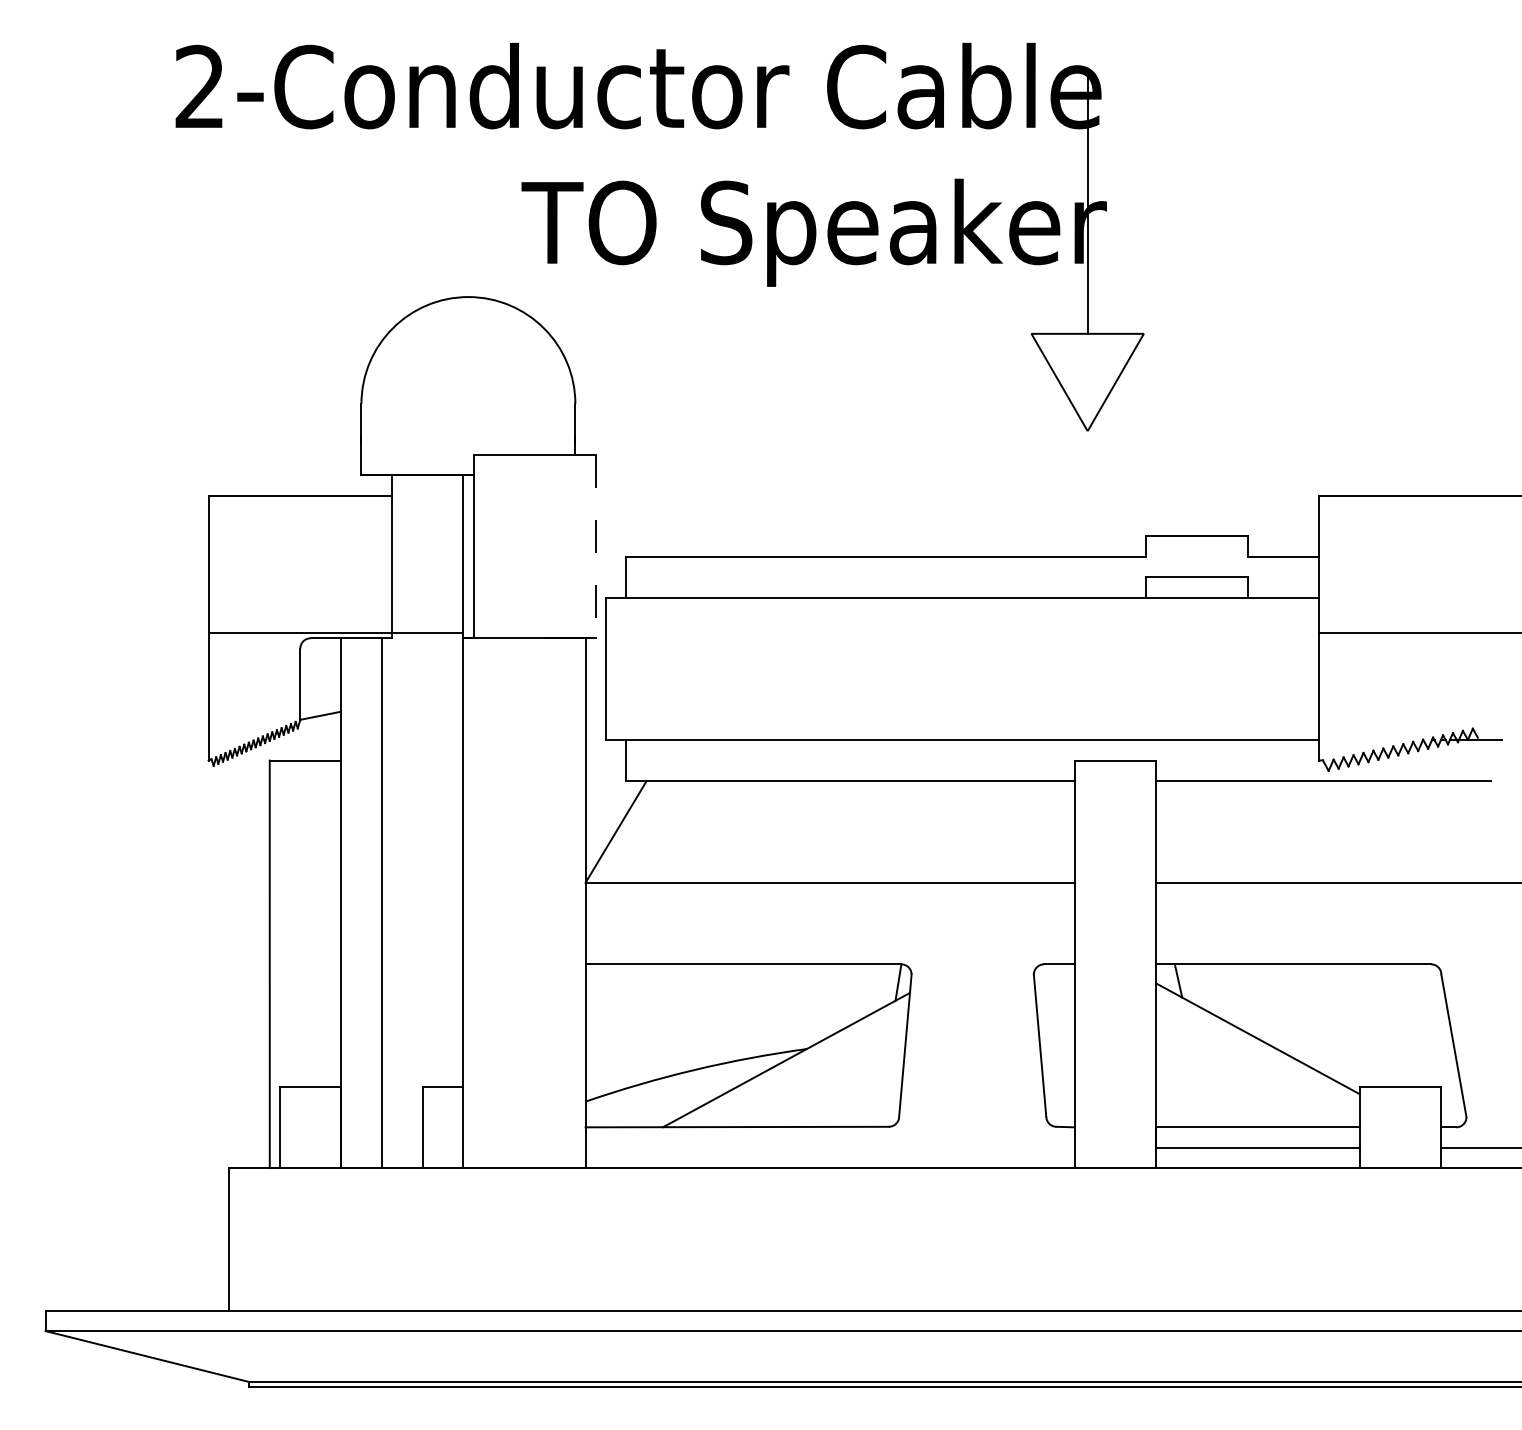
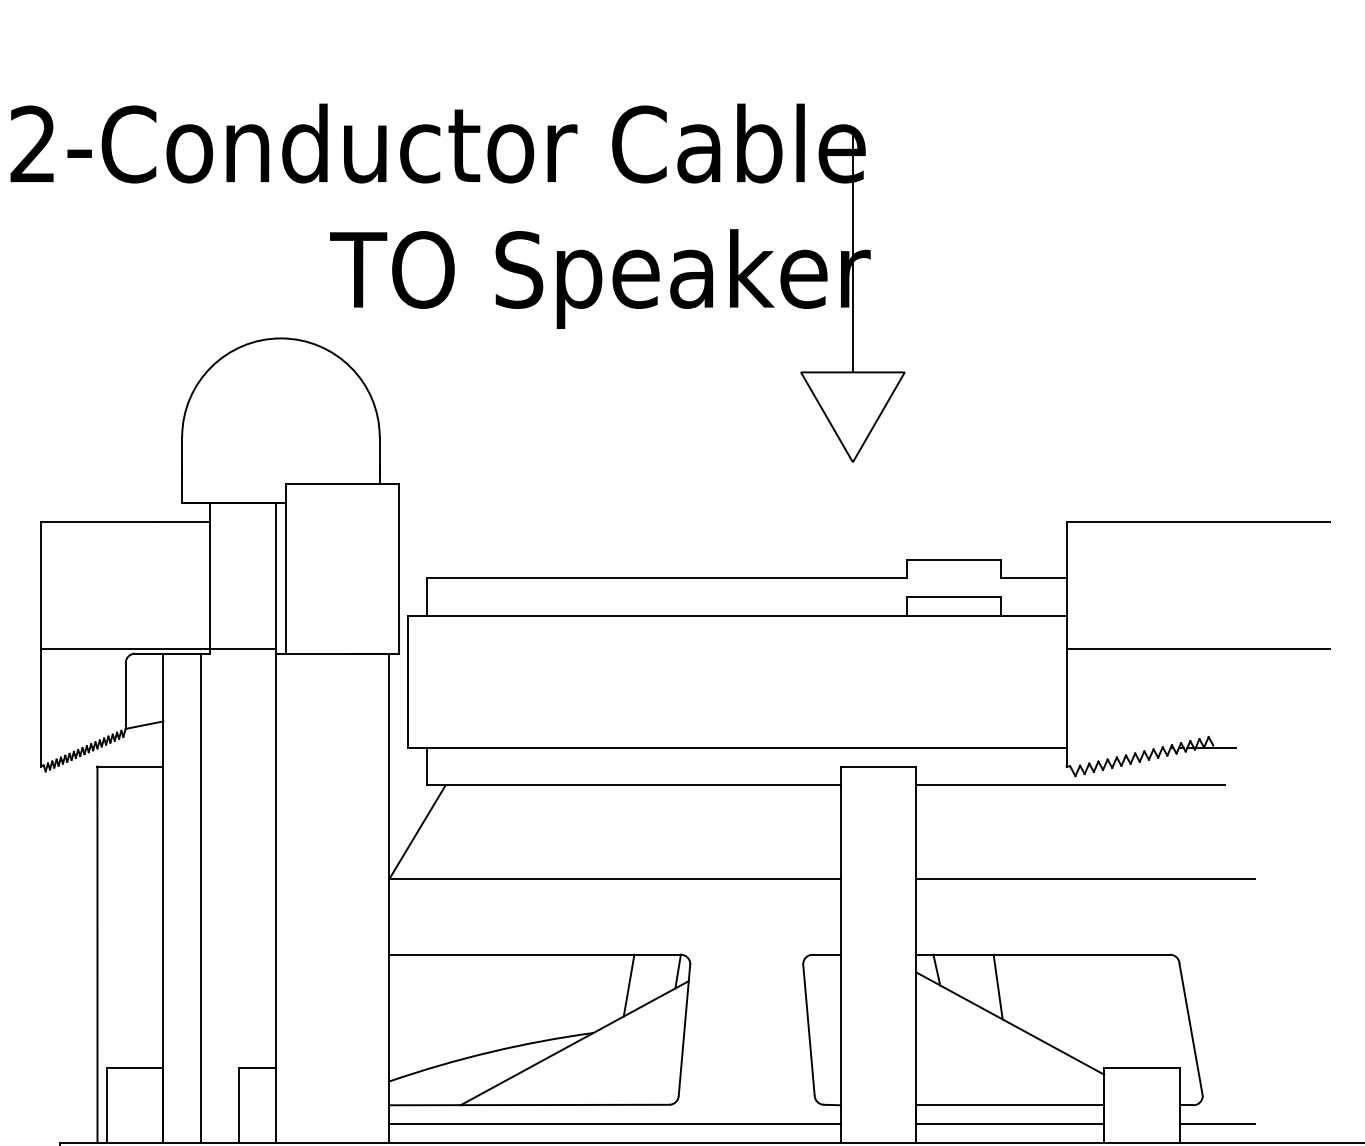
line: (595, 546) -> (398, 568), dashed -> solid
line: (845, 997) -> (629, 985), added
line: (1244, 999) -> (997, 987), added
line: (829, 1147) -> (614, 1123), added

